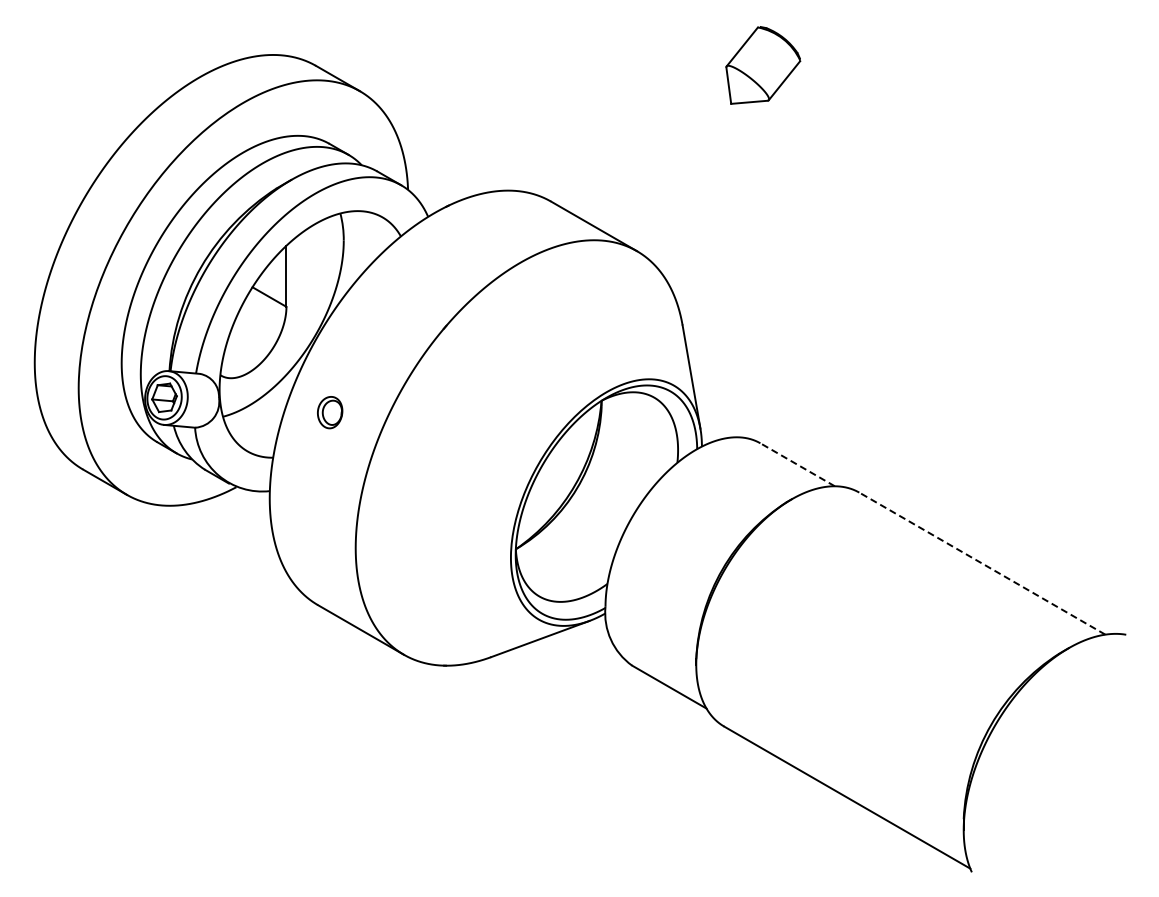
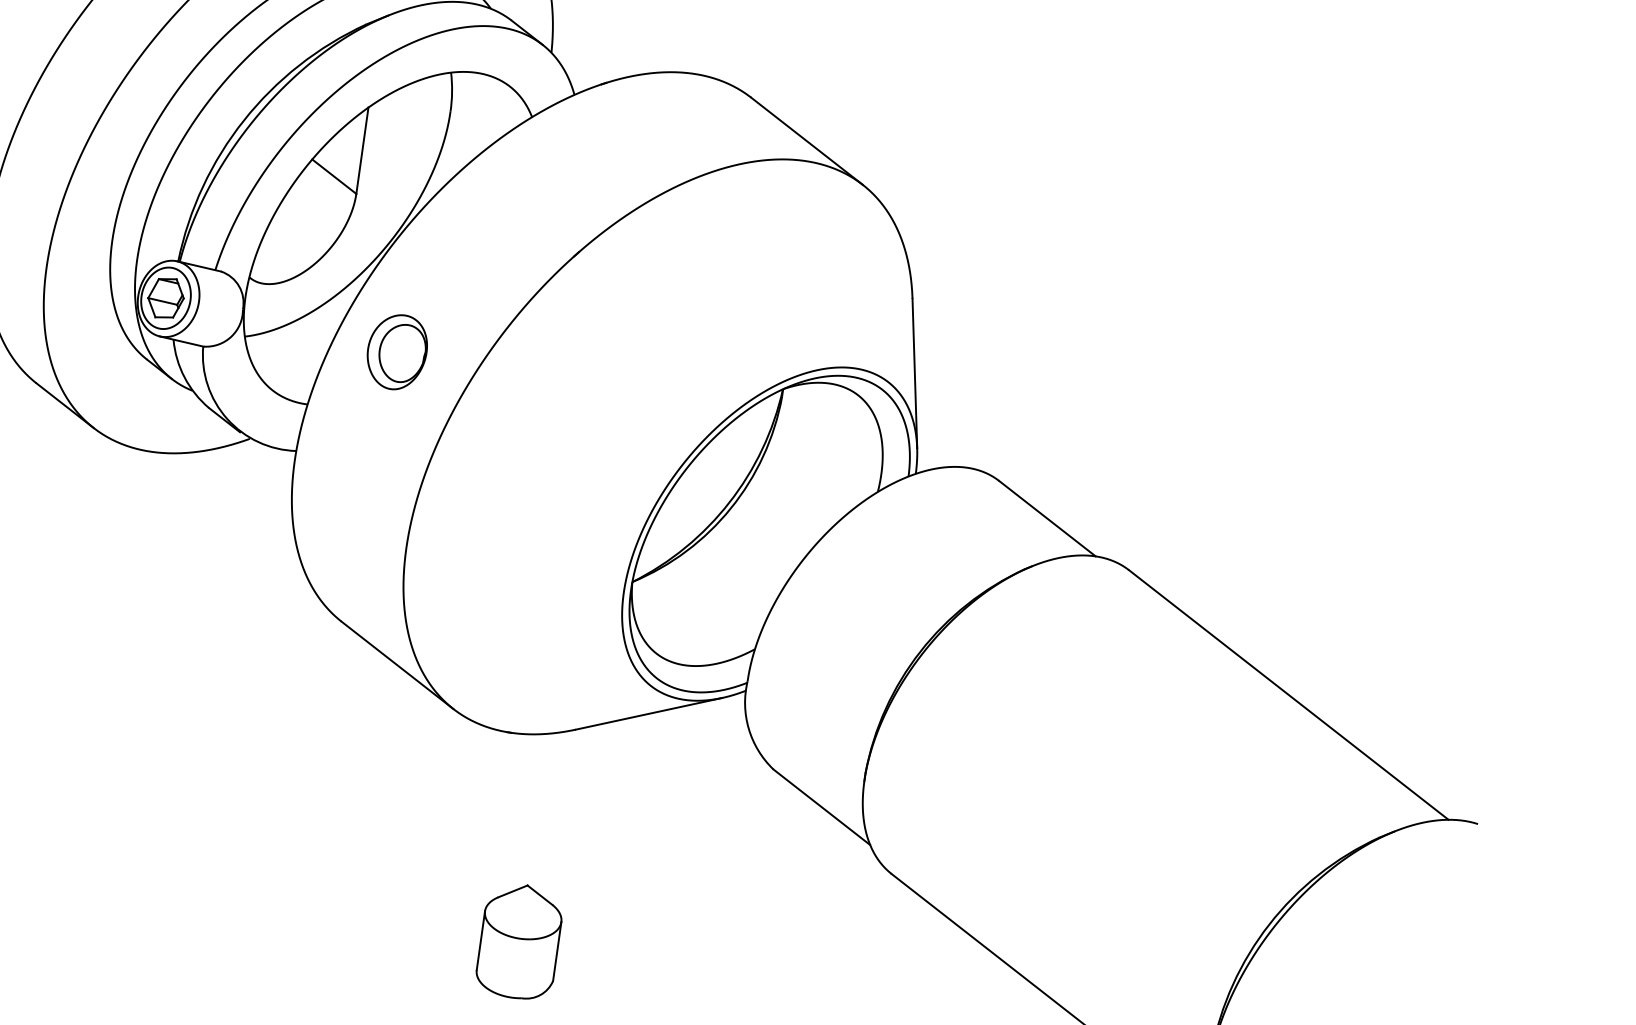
part: (329, 412) -> (396, 351), size x1.67
line: (797, 464) -> (1047, 518), dashed -> solid
line: (981, 563) -> (1287, 694), dashed -> solid
part: (472, 809) -> (519, 941), added

